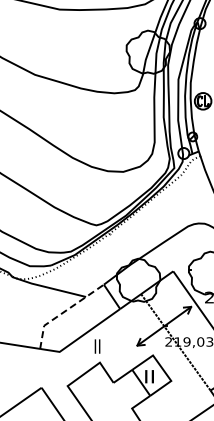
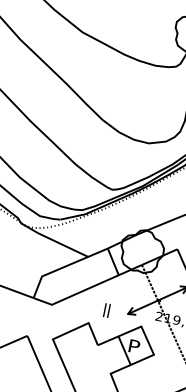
line: (63, 312) -> (63, 267), dashed -> solid
text: (97, 346) -> (106, 310), moved
text: (150, 376) -> (134, 346), II -> P

